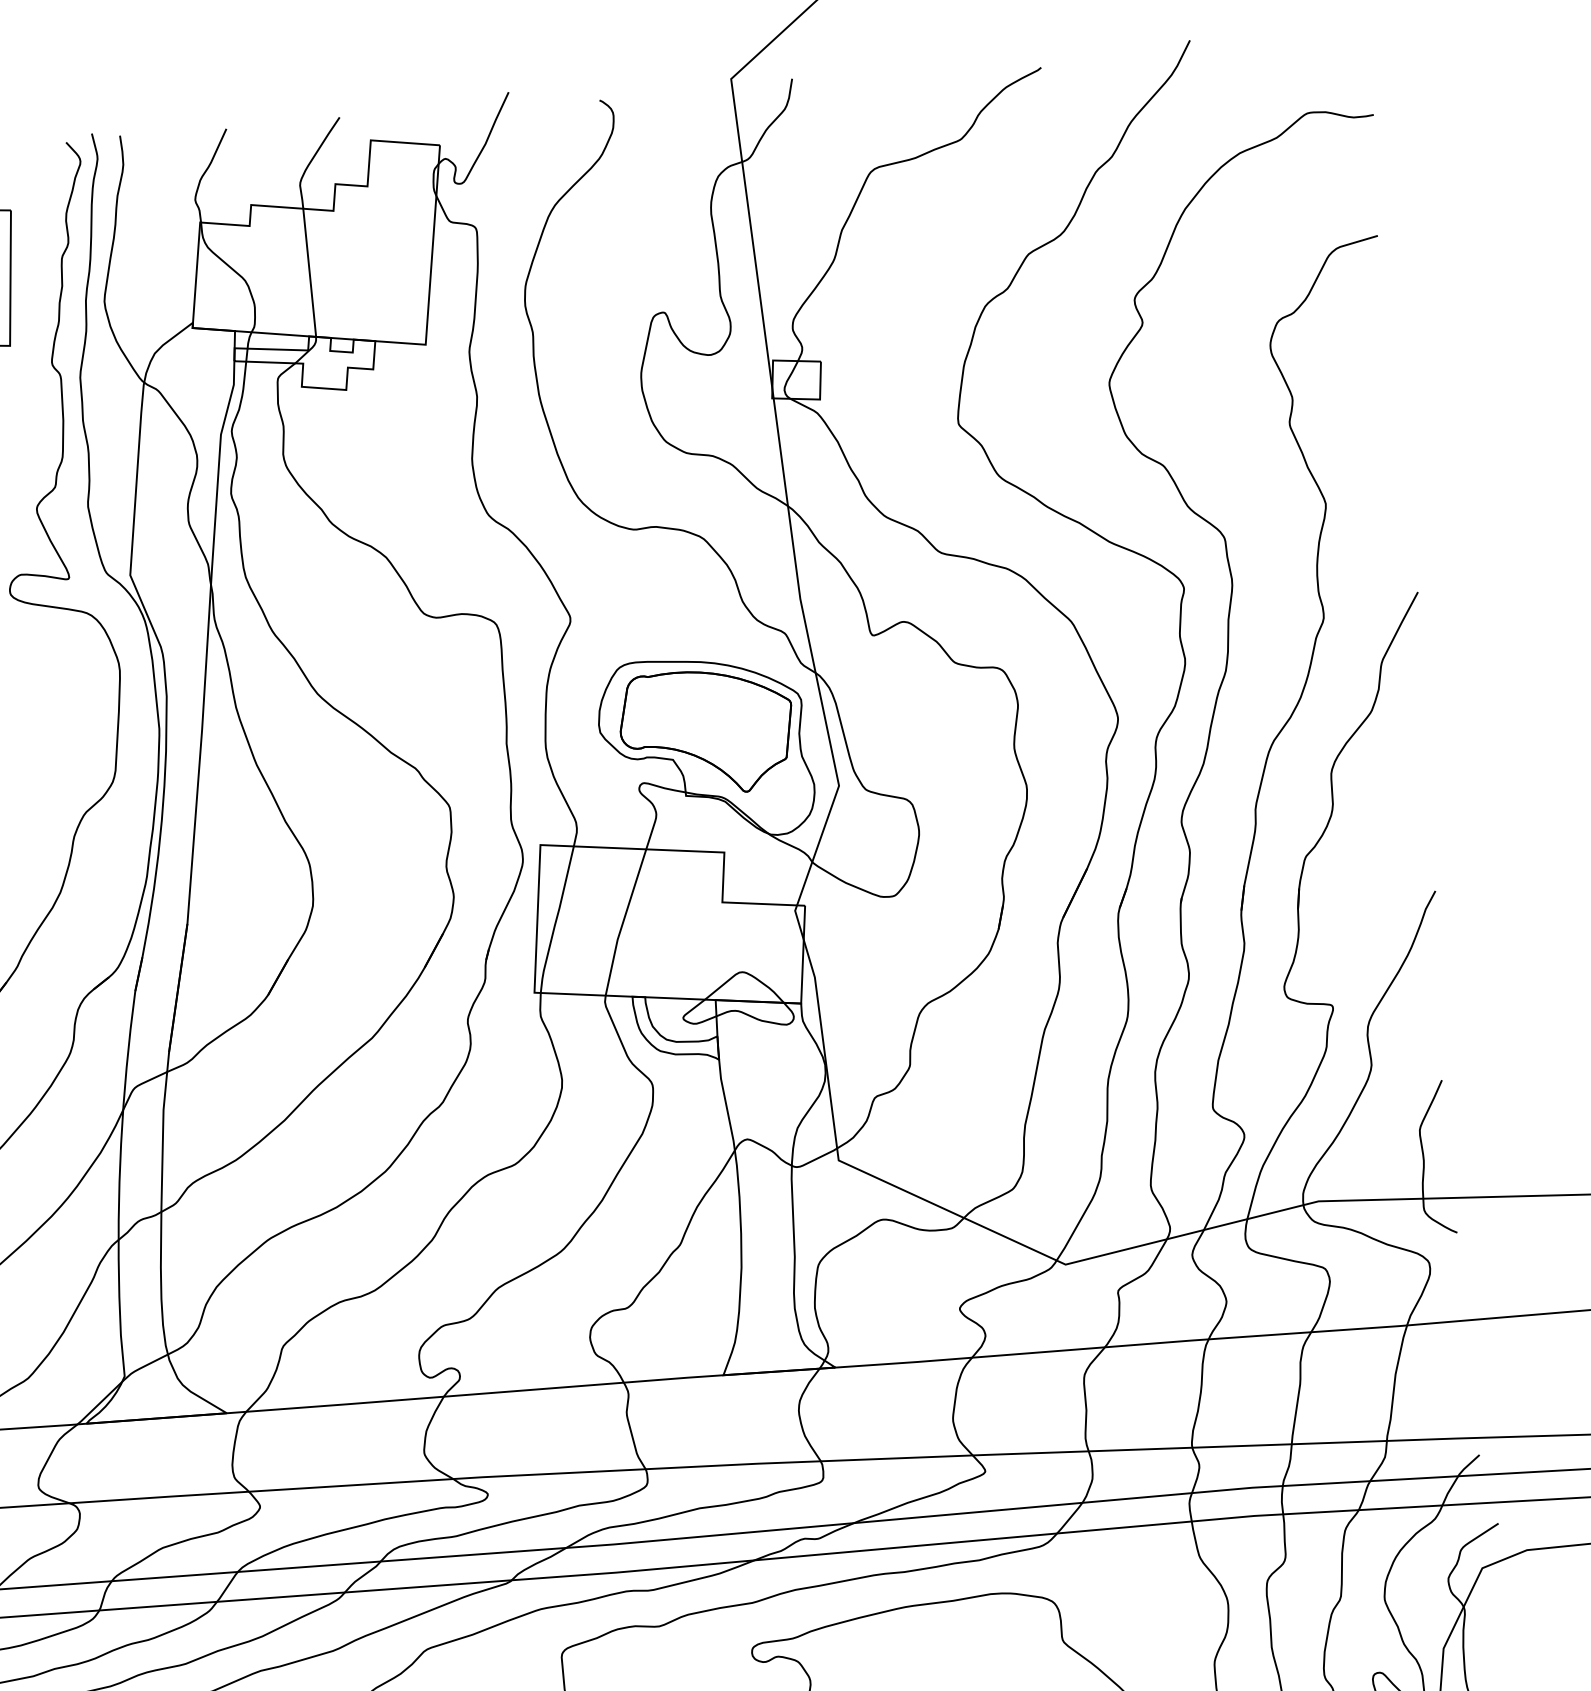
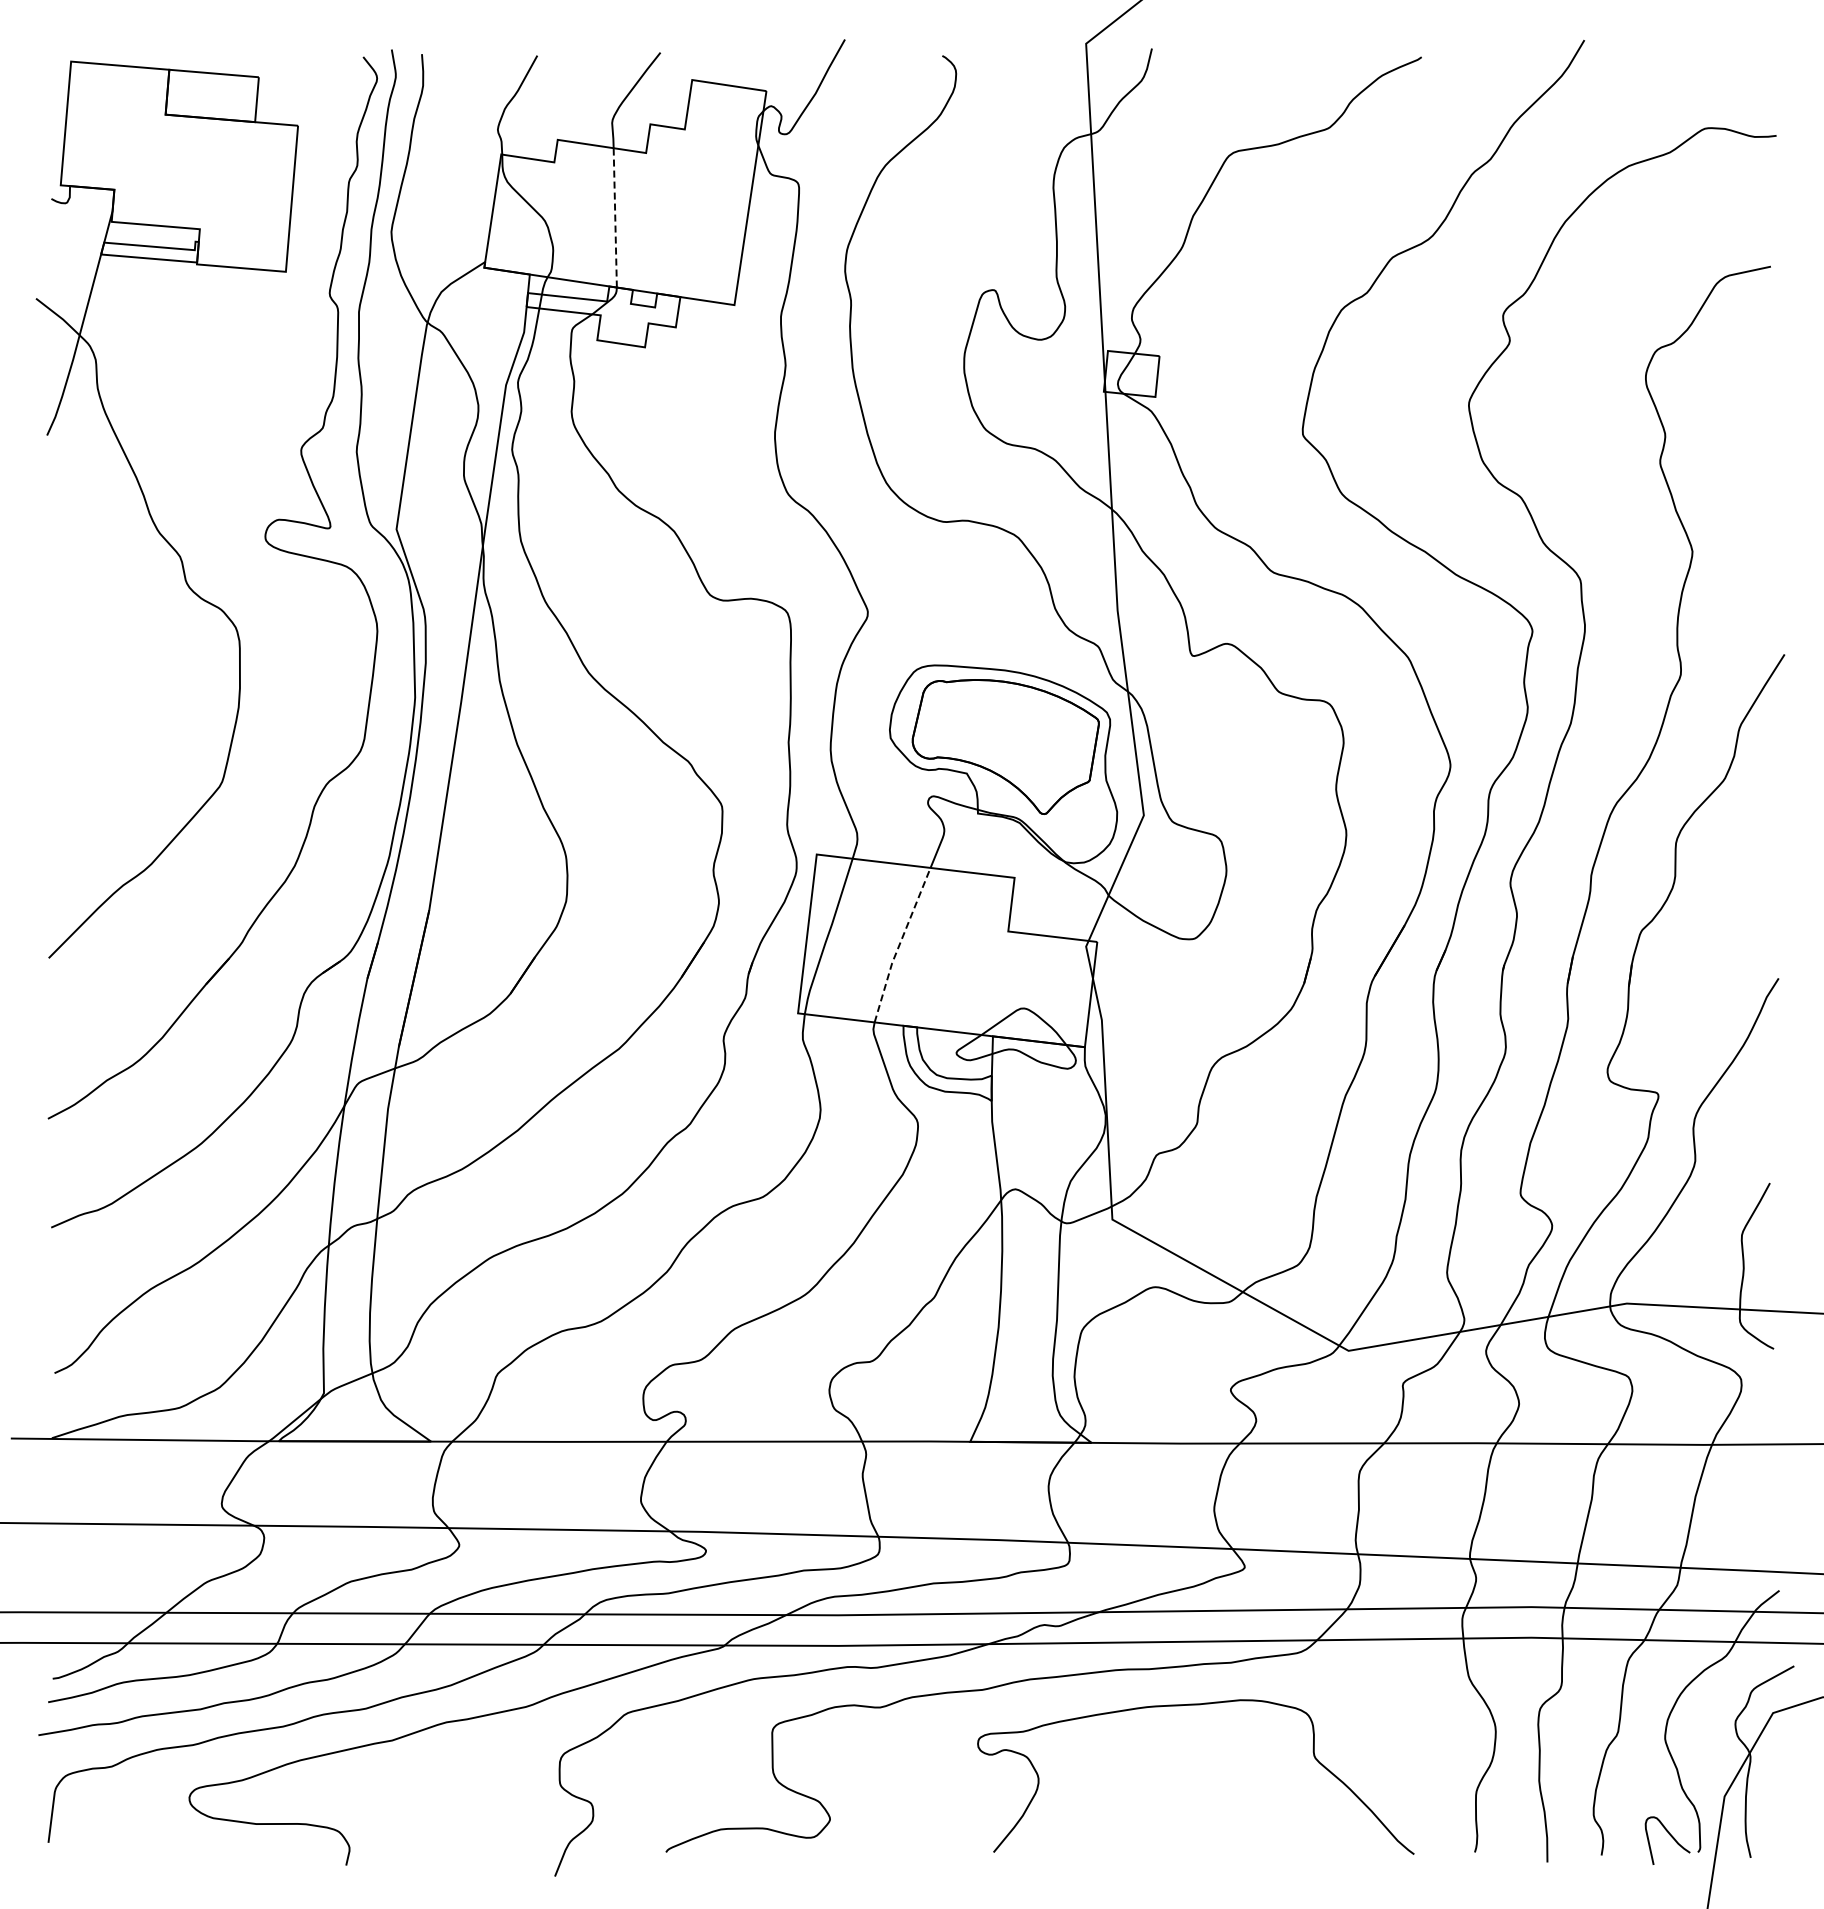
line: (309, 272) -> (615, 217), solid -> dashed
line: (623, 922) -> (899, 944), solid -> dashed

